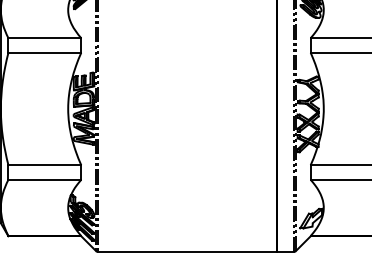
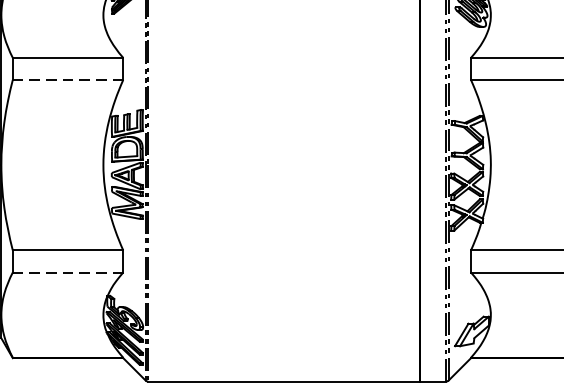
line: (44, 52) -> (67, 79), solid -> dashed
line: (44, 179) -> (67, 272), solid -> dashed

